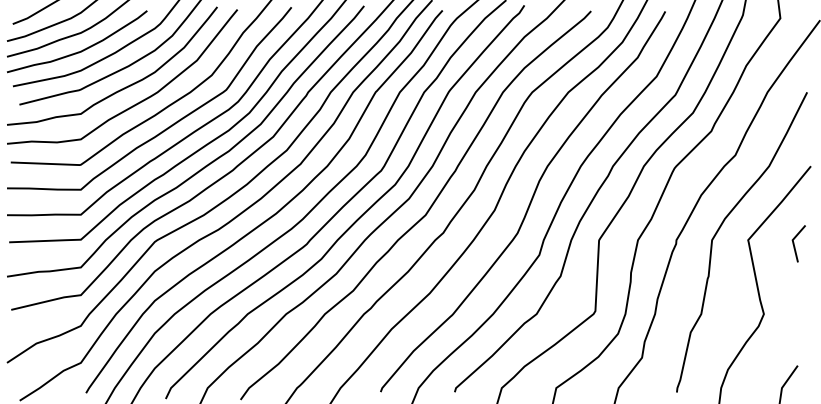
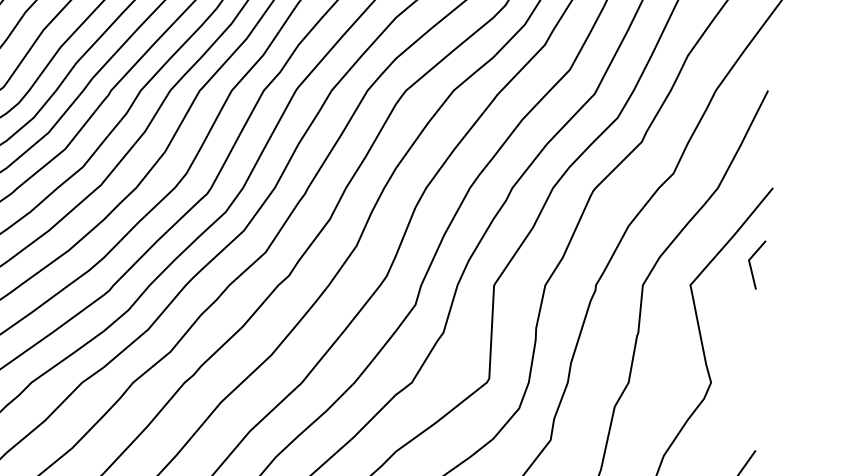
line: (794, 243) -> (751, 264), moved

